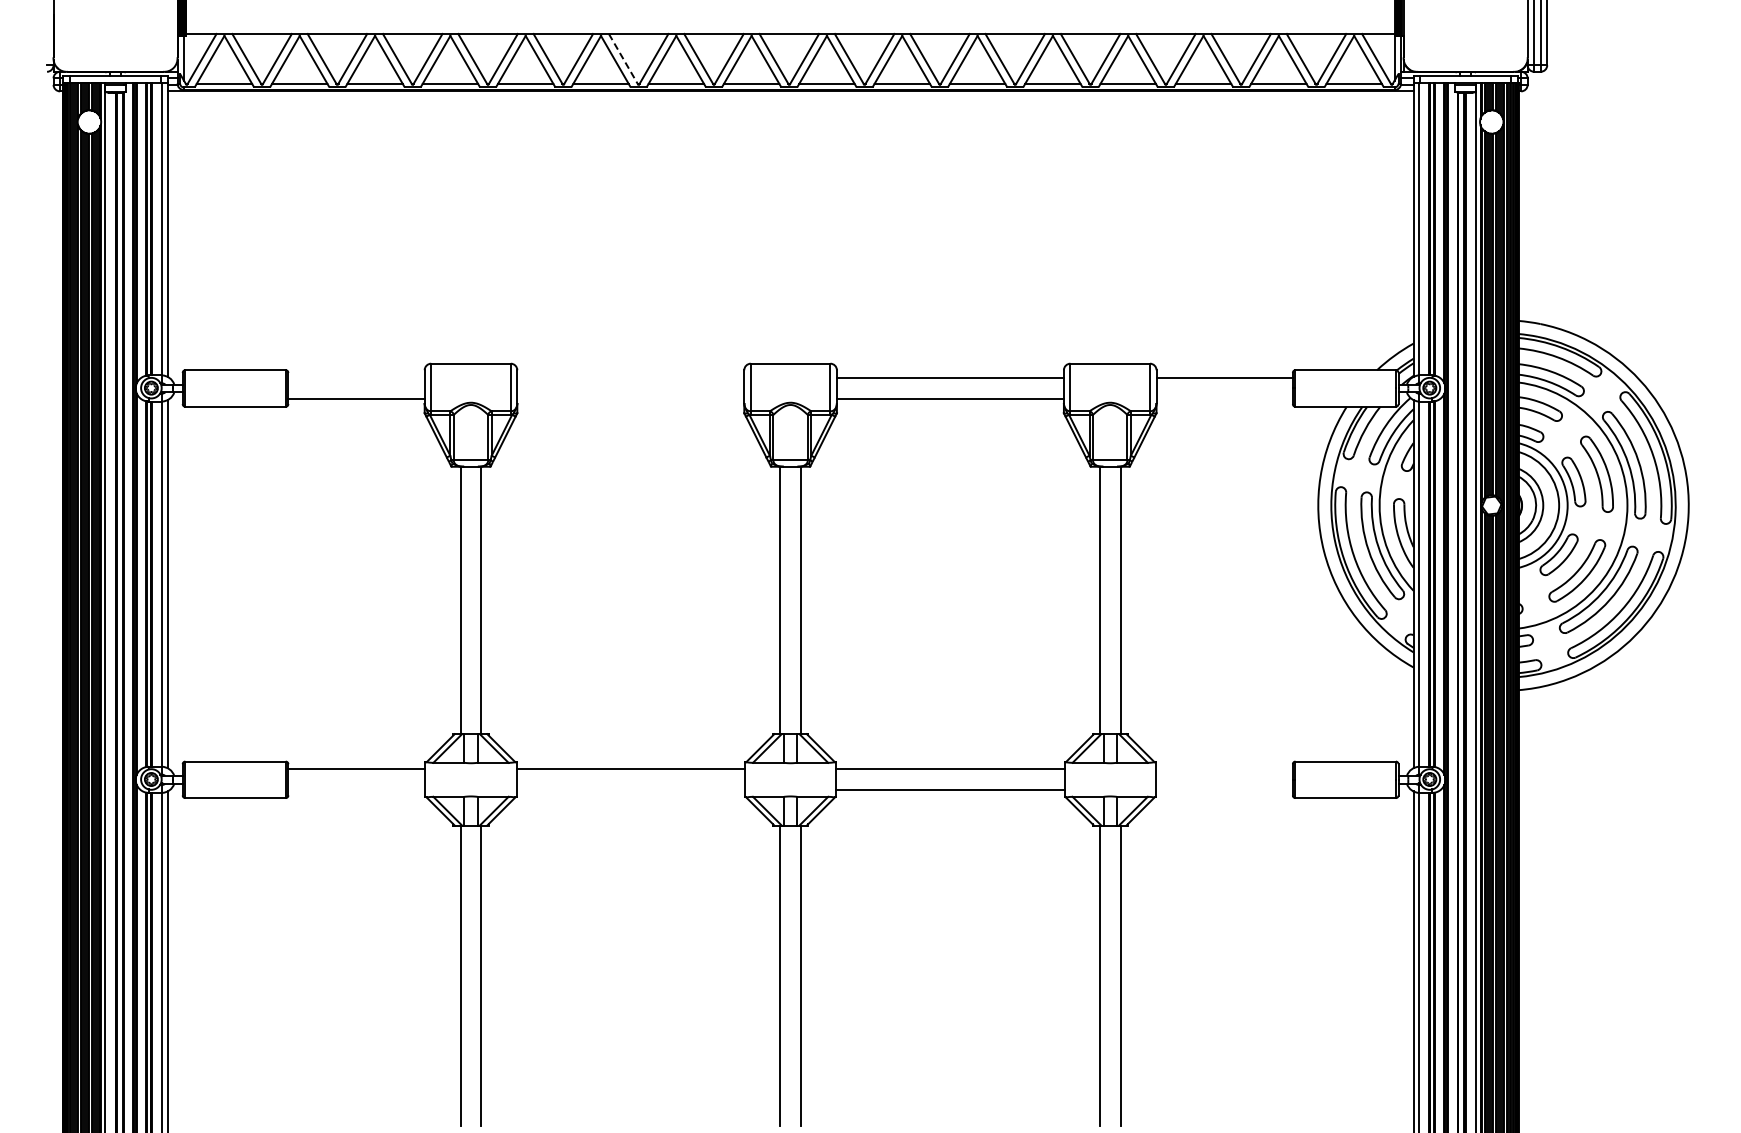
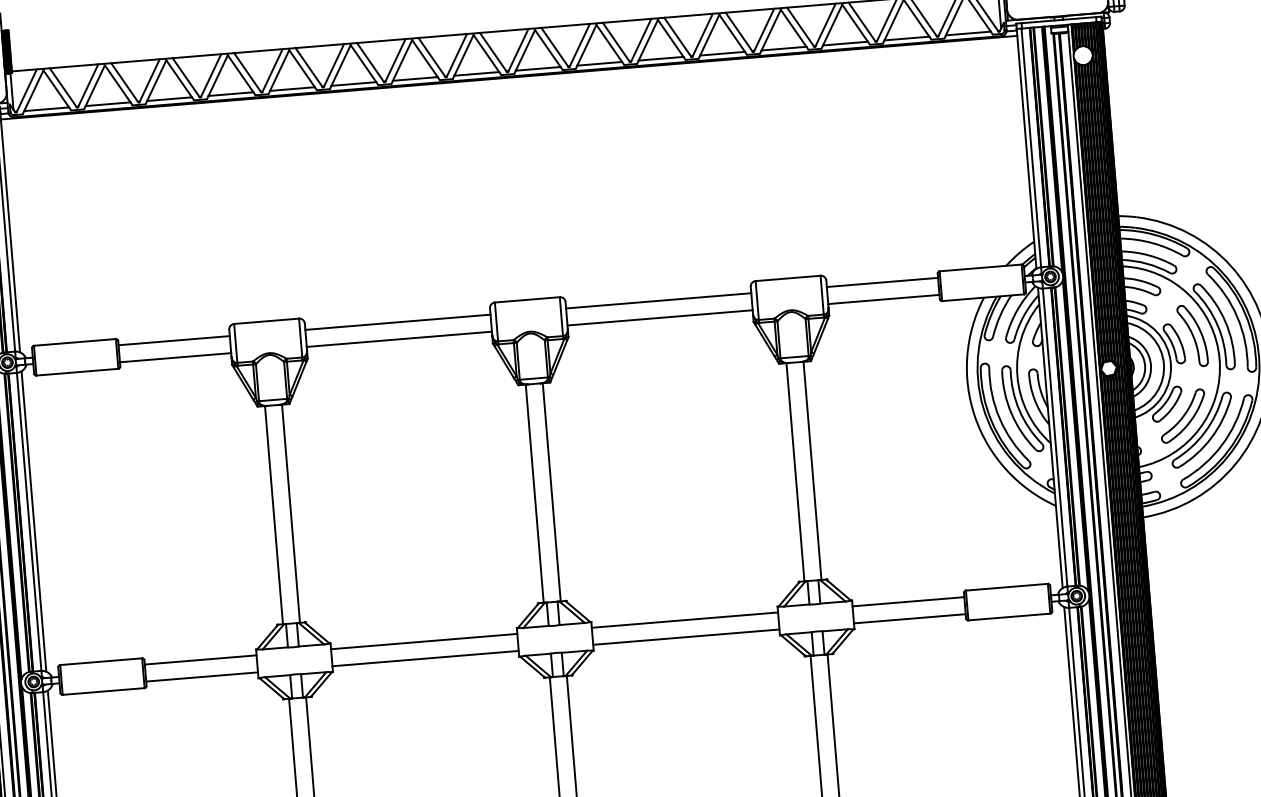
line: (623, 58) -> (370, 62), dashed -> solid
line: (356, 378) -> (174, 341), added
line: (630, 378) -> (397, 322), added
line: (630, 398) -> (399, 338), added
line: (1224, 398) -> (883, 299), added
line: (1223, 769) -> (907, 601), added
line: (356, 790) -> (201, 677), added
line: (630, 790) -> (425, 658), added
line: (1223, 790) -> (909, 619), added

